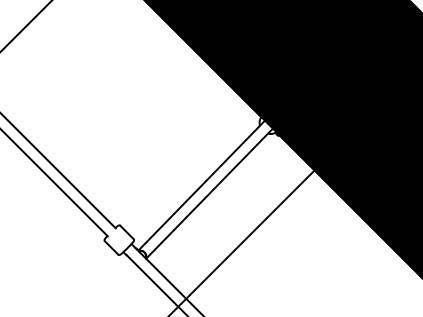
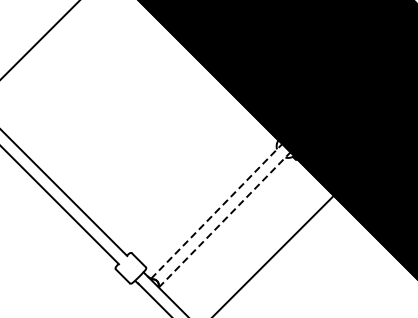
line: (202, 184) -> (217, 210), solid -> dashed
line: (210, 193) -> (225, 219), solid -> dashed

